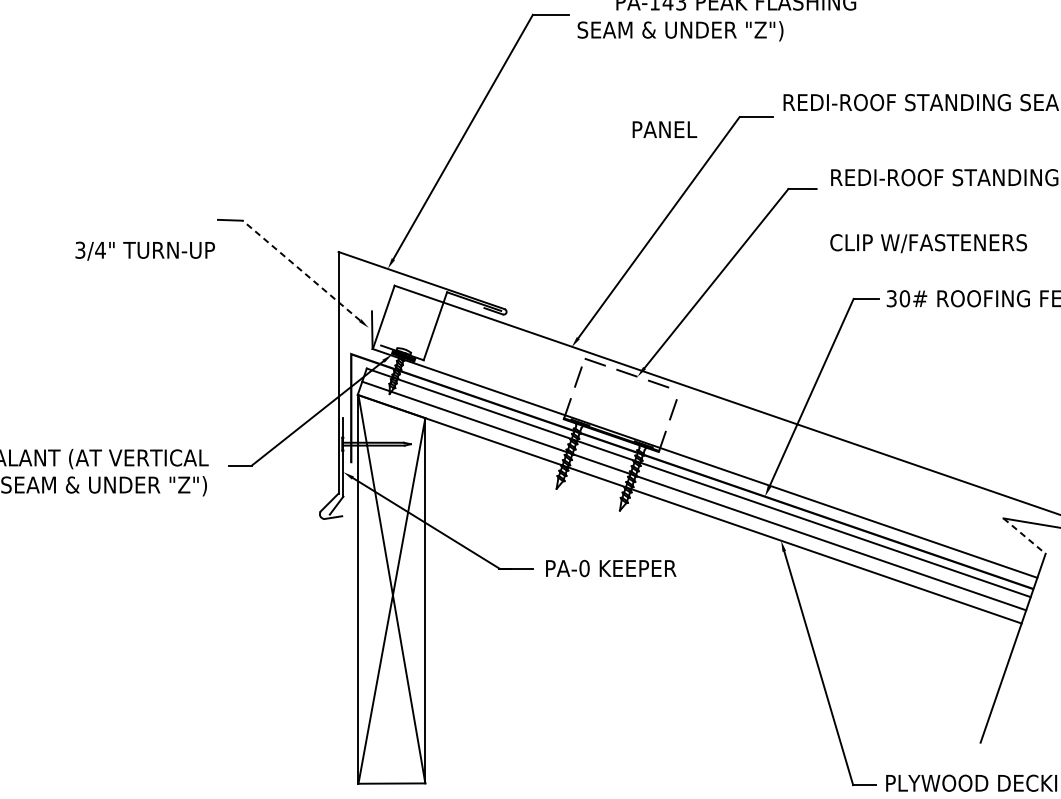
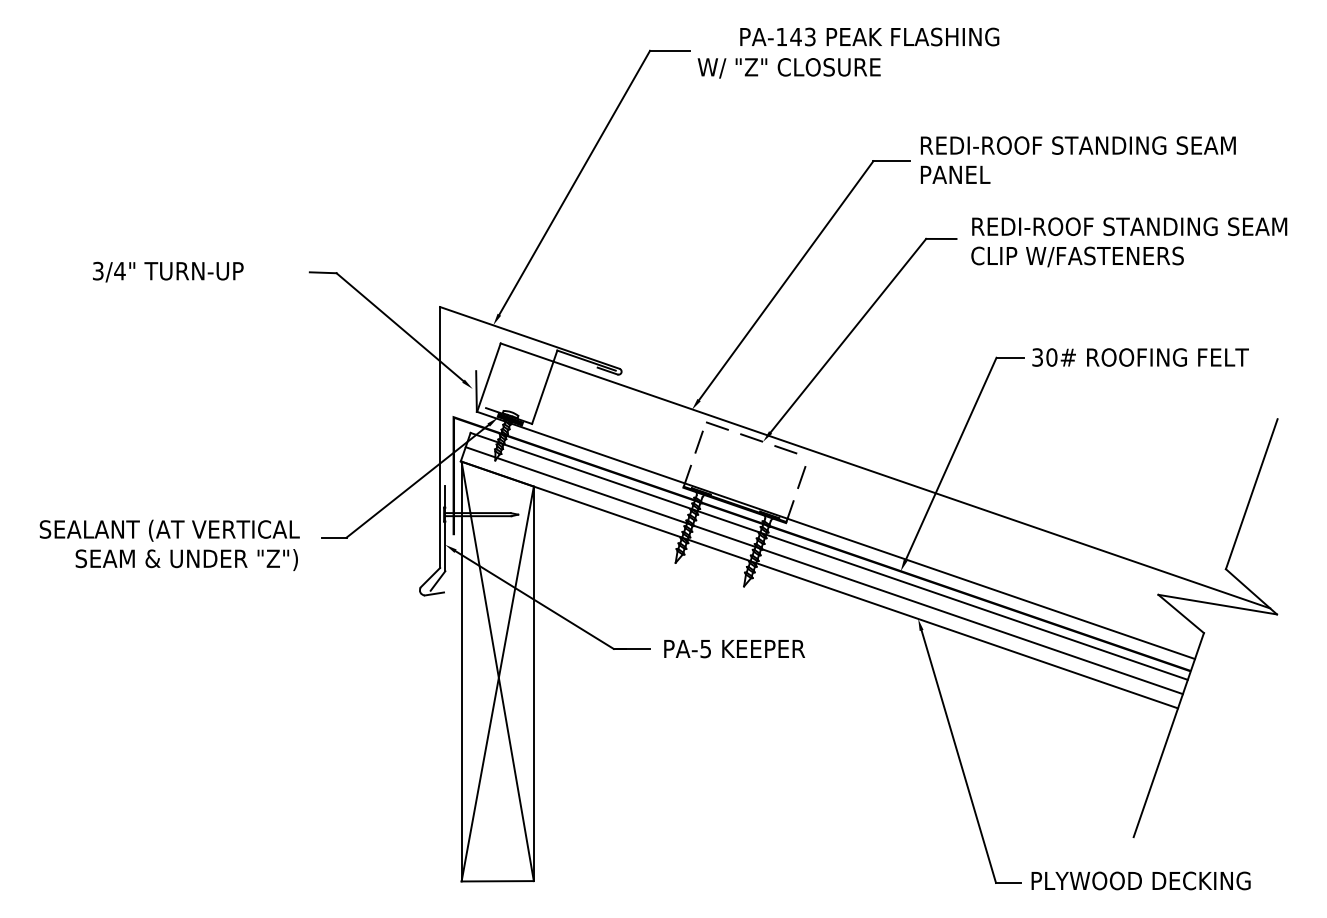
text: (679, 31) -> (808, 68), SEAM & UNDER "Z") -> W/ "Z" CLOSURE
text: (664, 129) -> (955, 174), moved
text: (928, 243) -> (1077, 256), moved
text: (145, 250) -> (168, 271), moved
line: (300, 270) -> (399, 326), dashed -> solid
line: (1024, 535) -> (1181, 613), dashed -> solid
text: (584, 568) -> (705, 648), PA-0 -> PA-5

